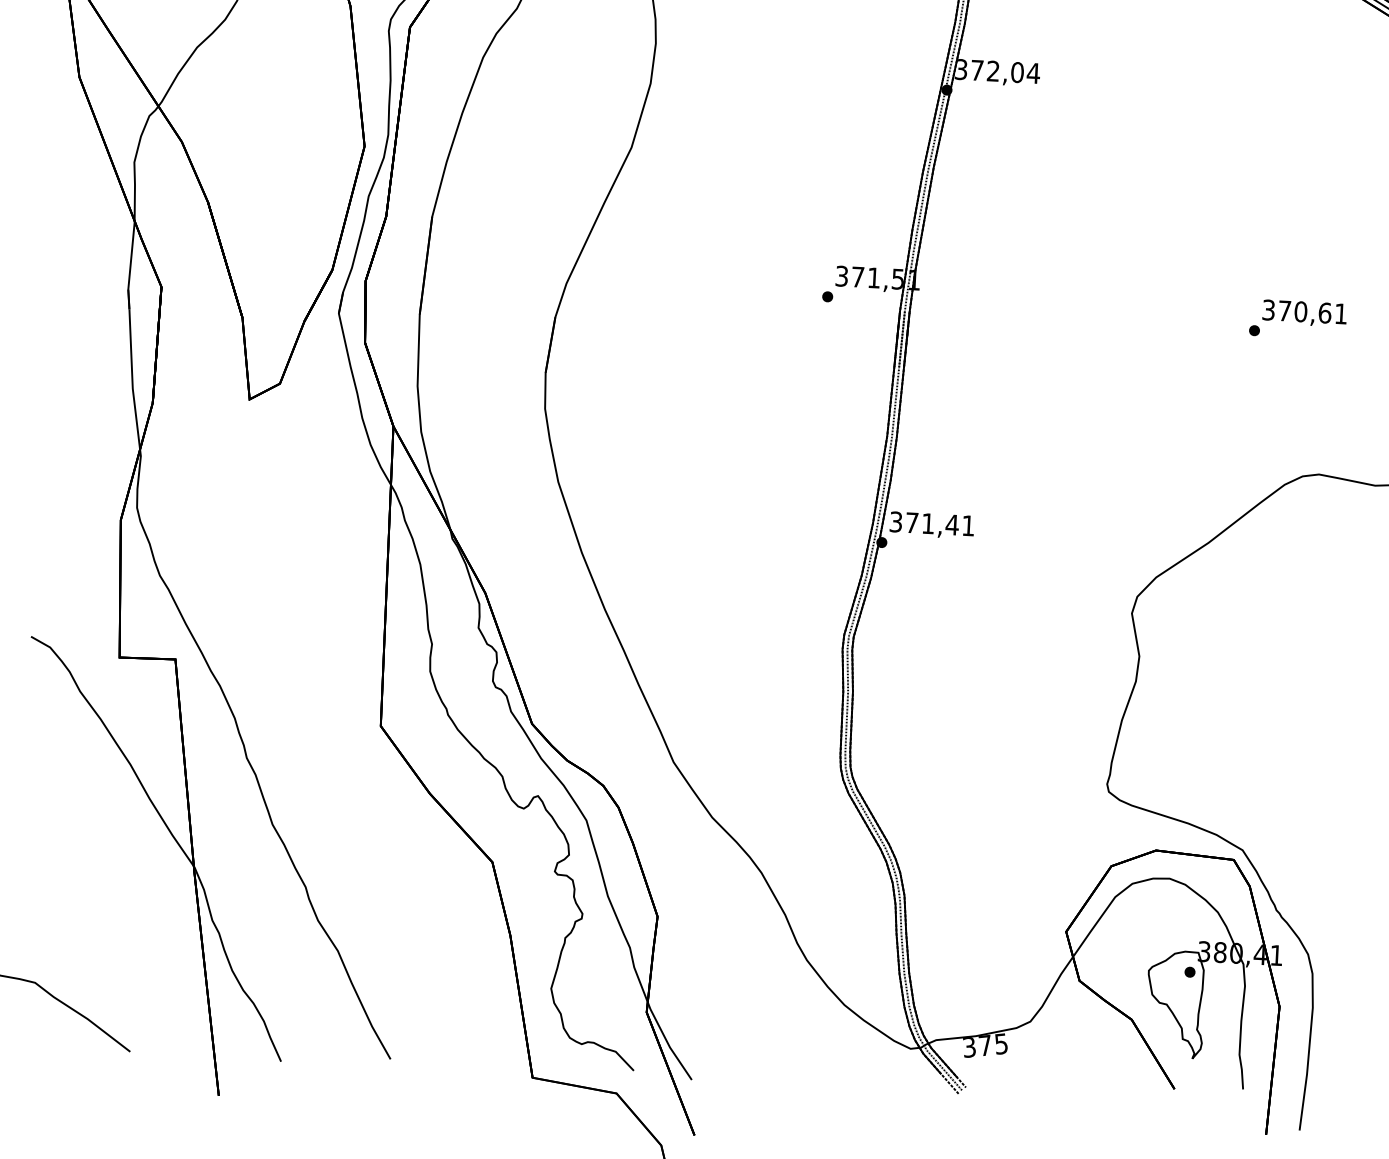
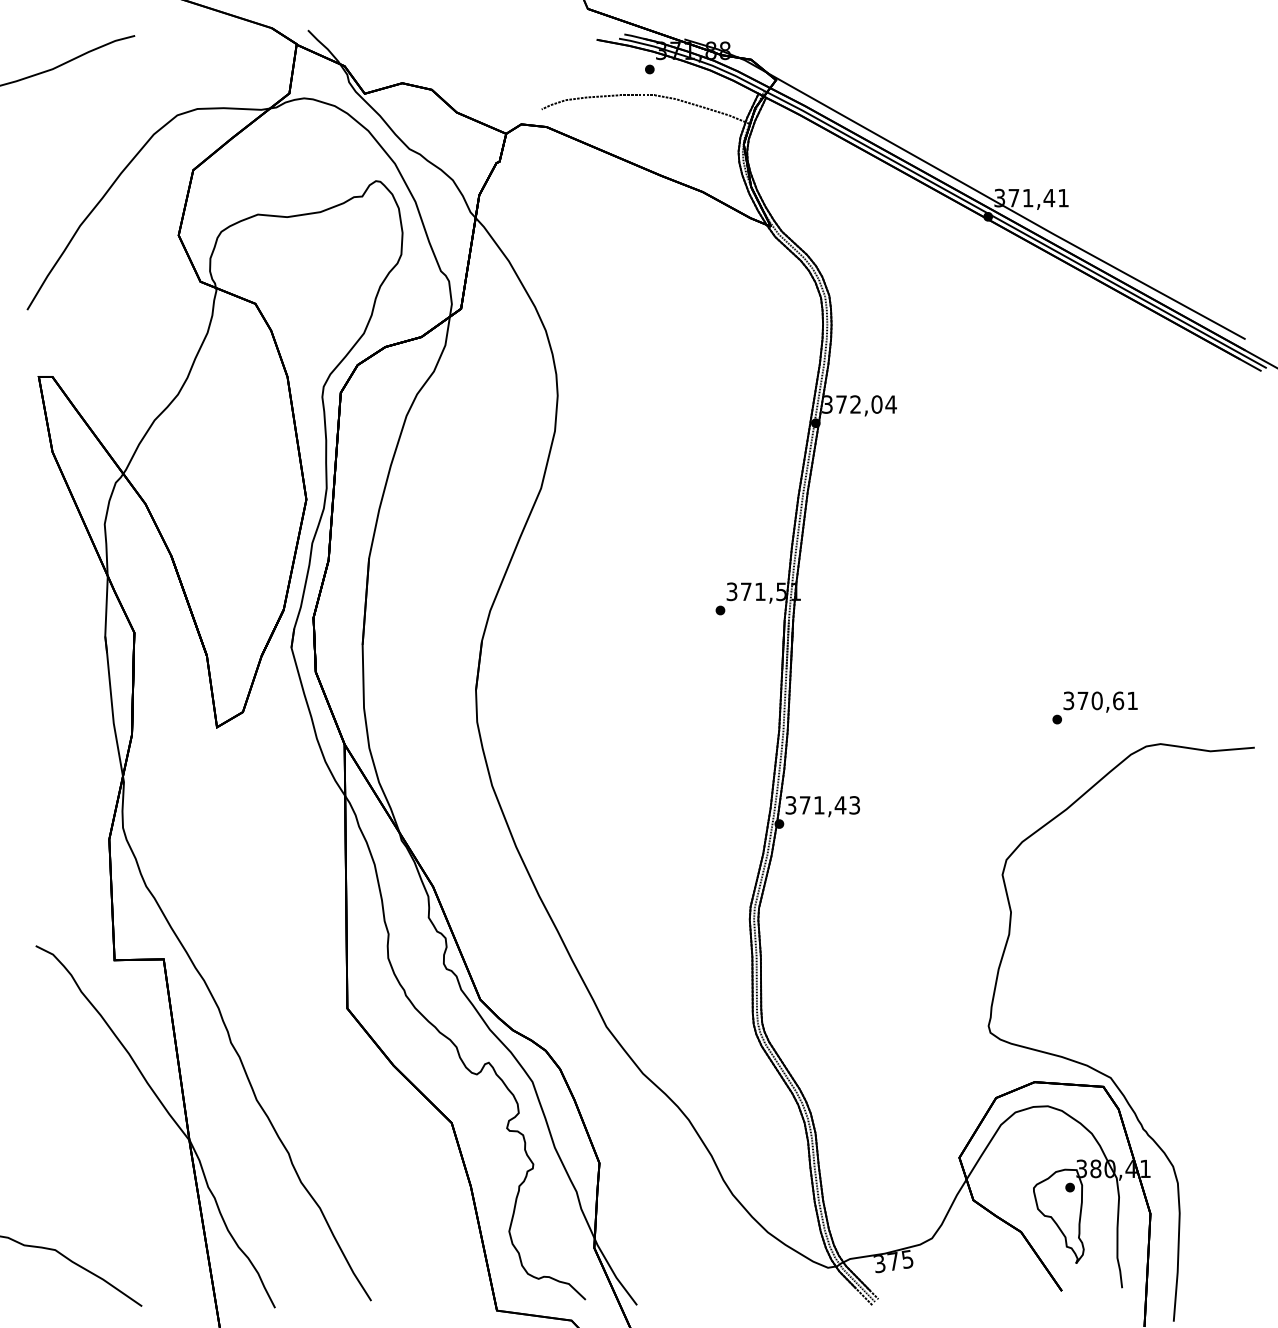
text: (1297, 319) -> (1094, 707), moved
text: (968, 525) -> (854, 805), 371,41 -> 371,43

